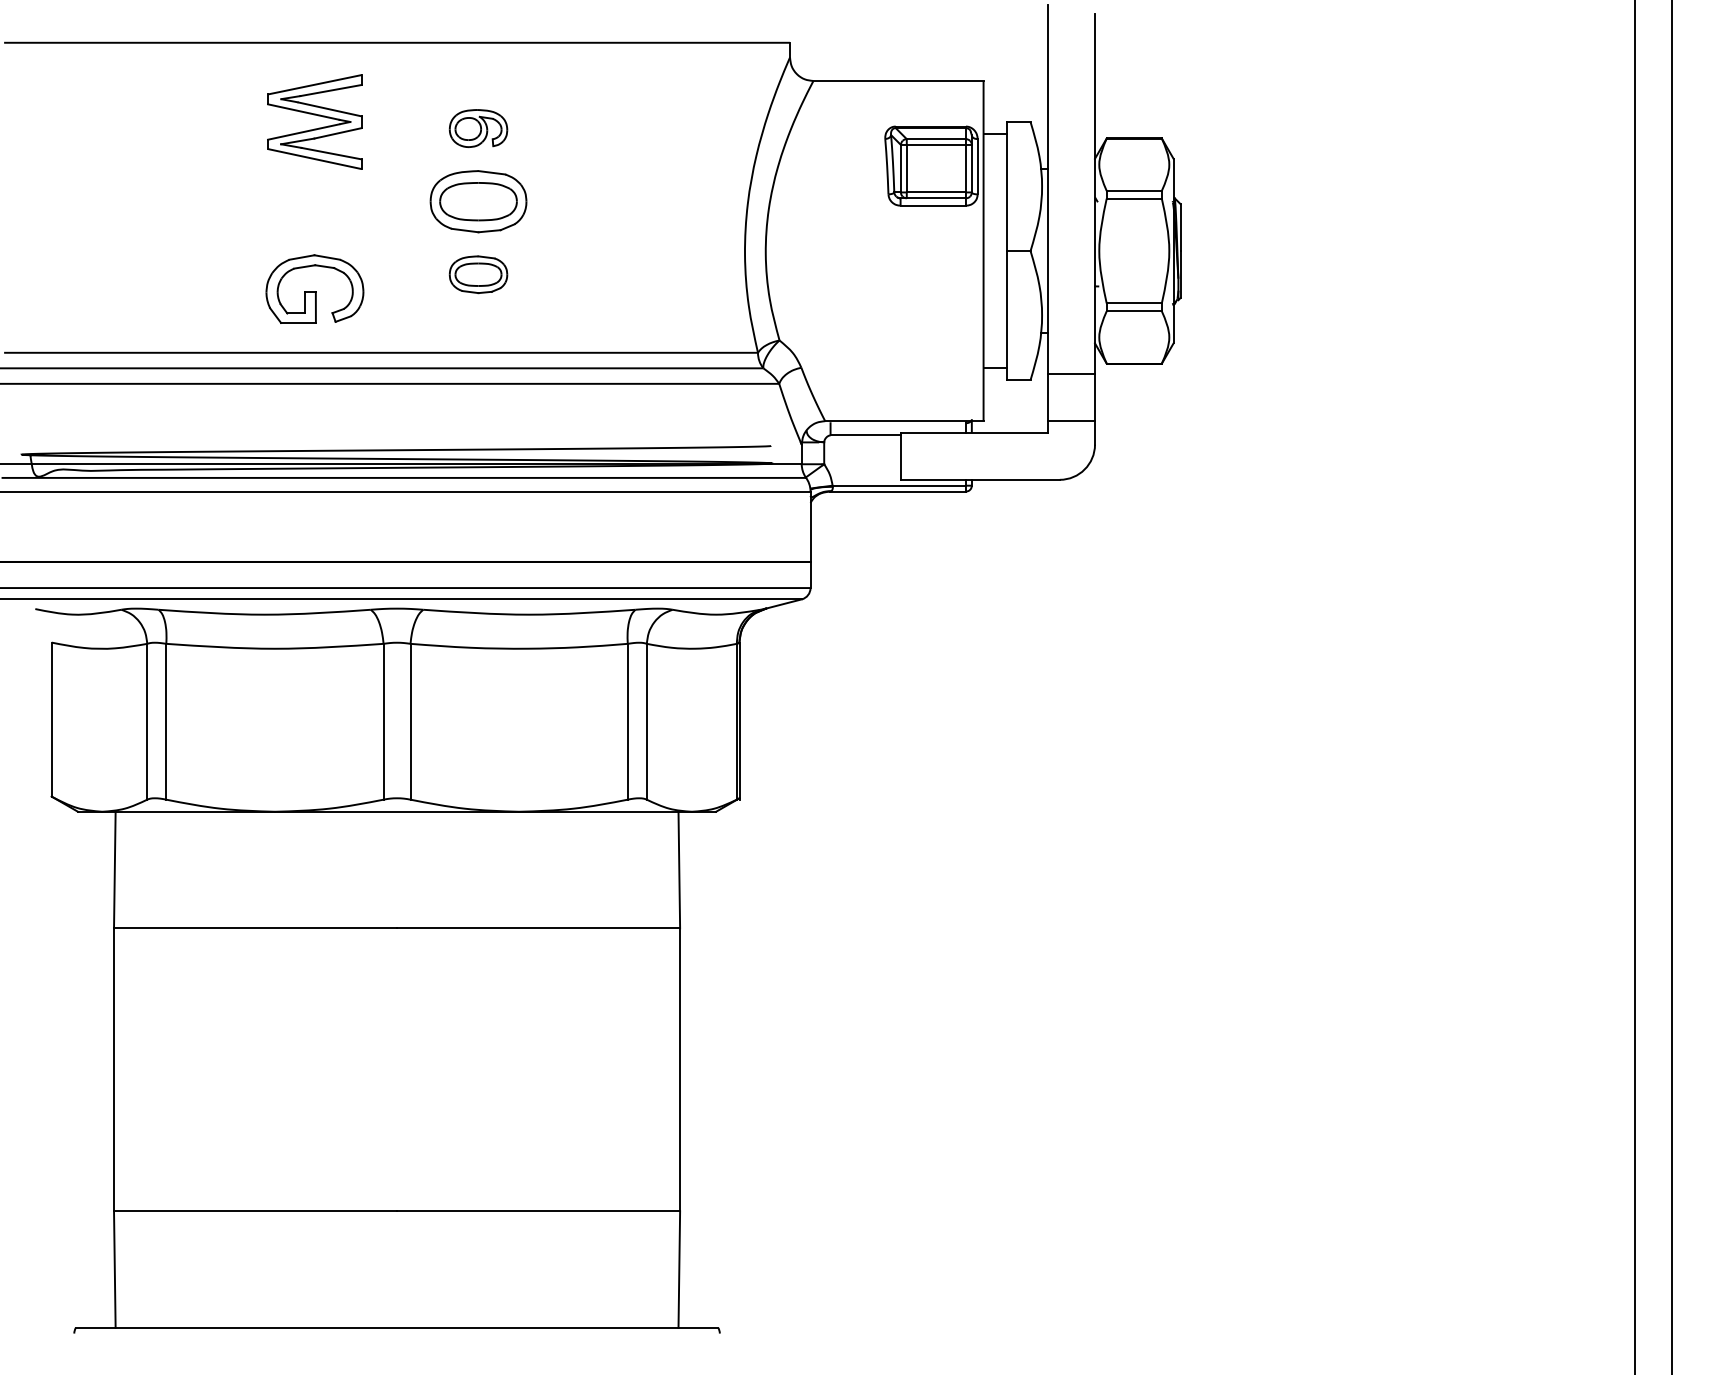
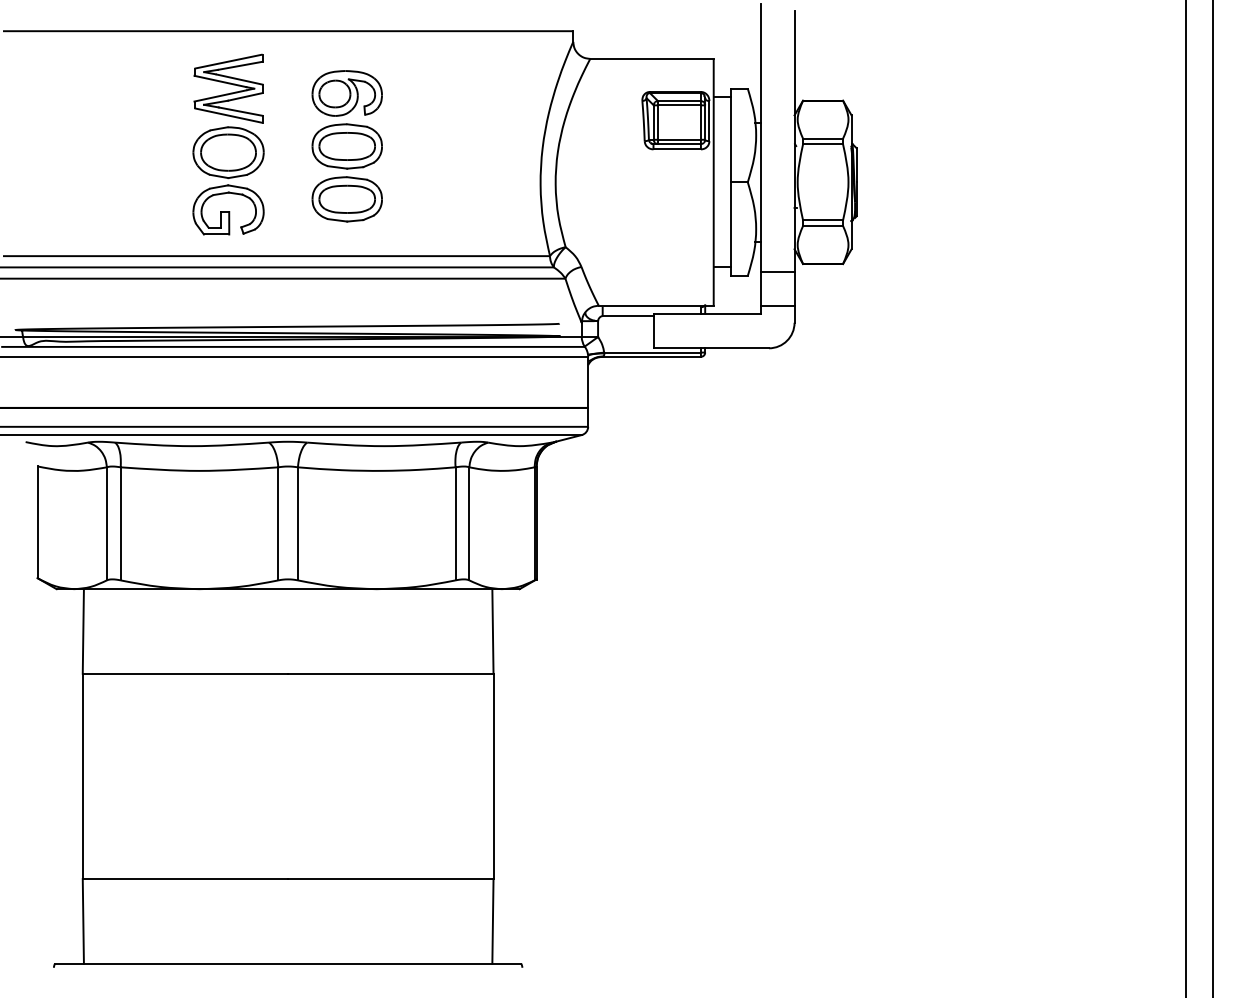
part: (478, 128) -> (347, 93), size x1.67
part: (314, 210) -> (228, 152), added
part: (478, 274) -> (347, 199), size x1.67

